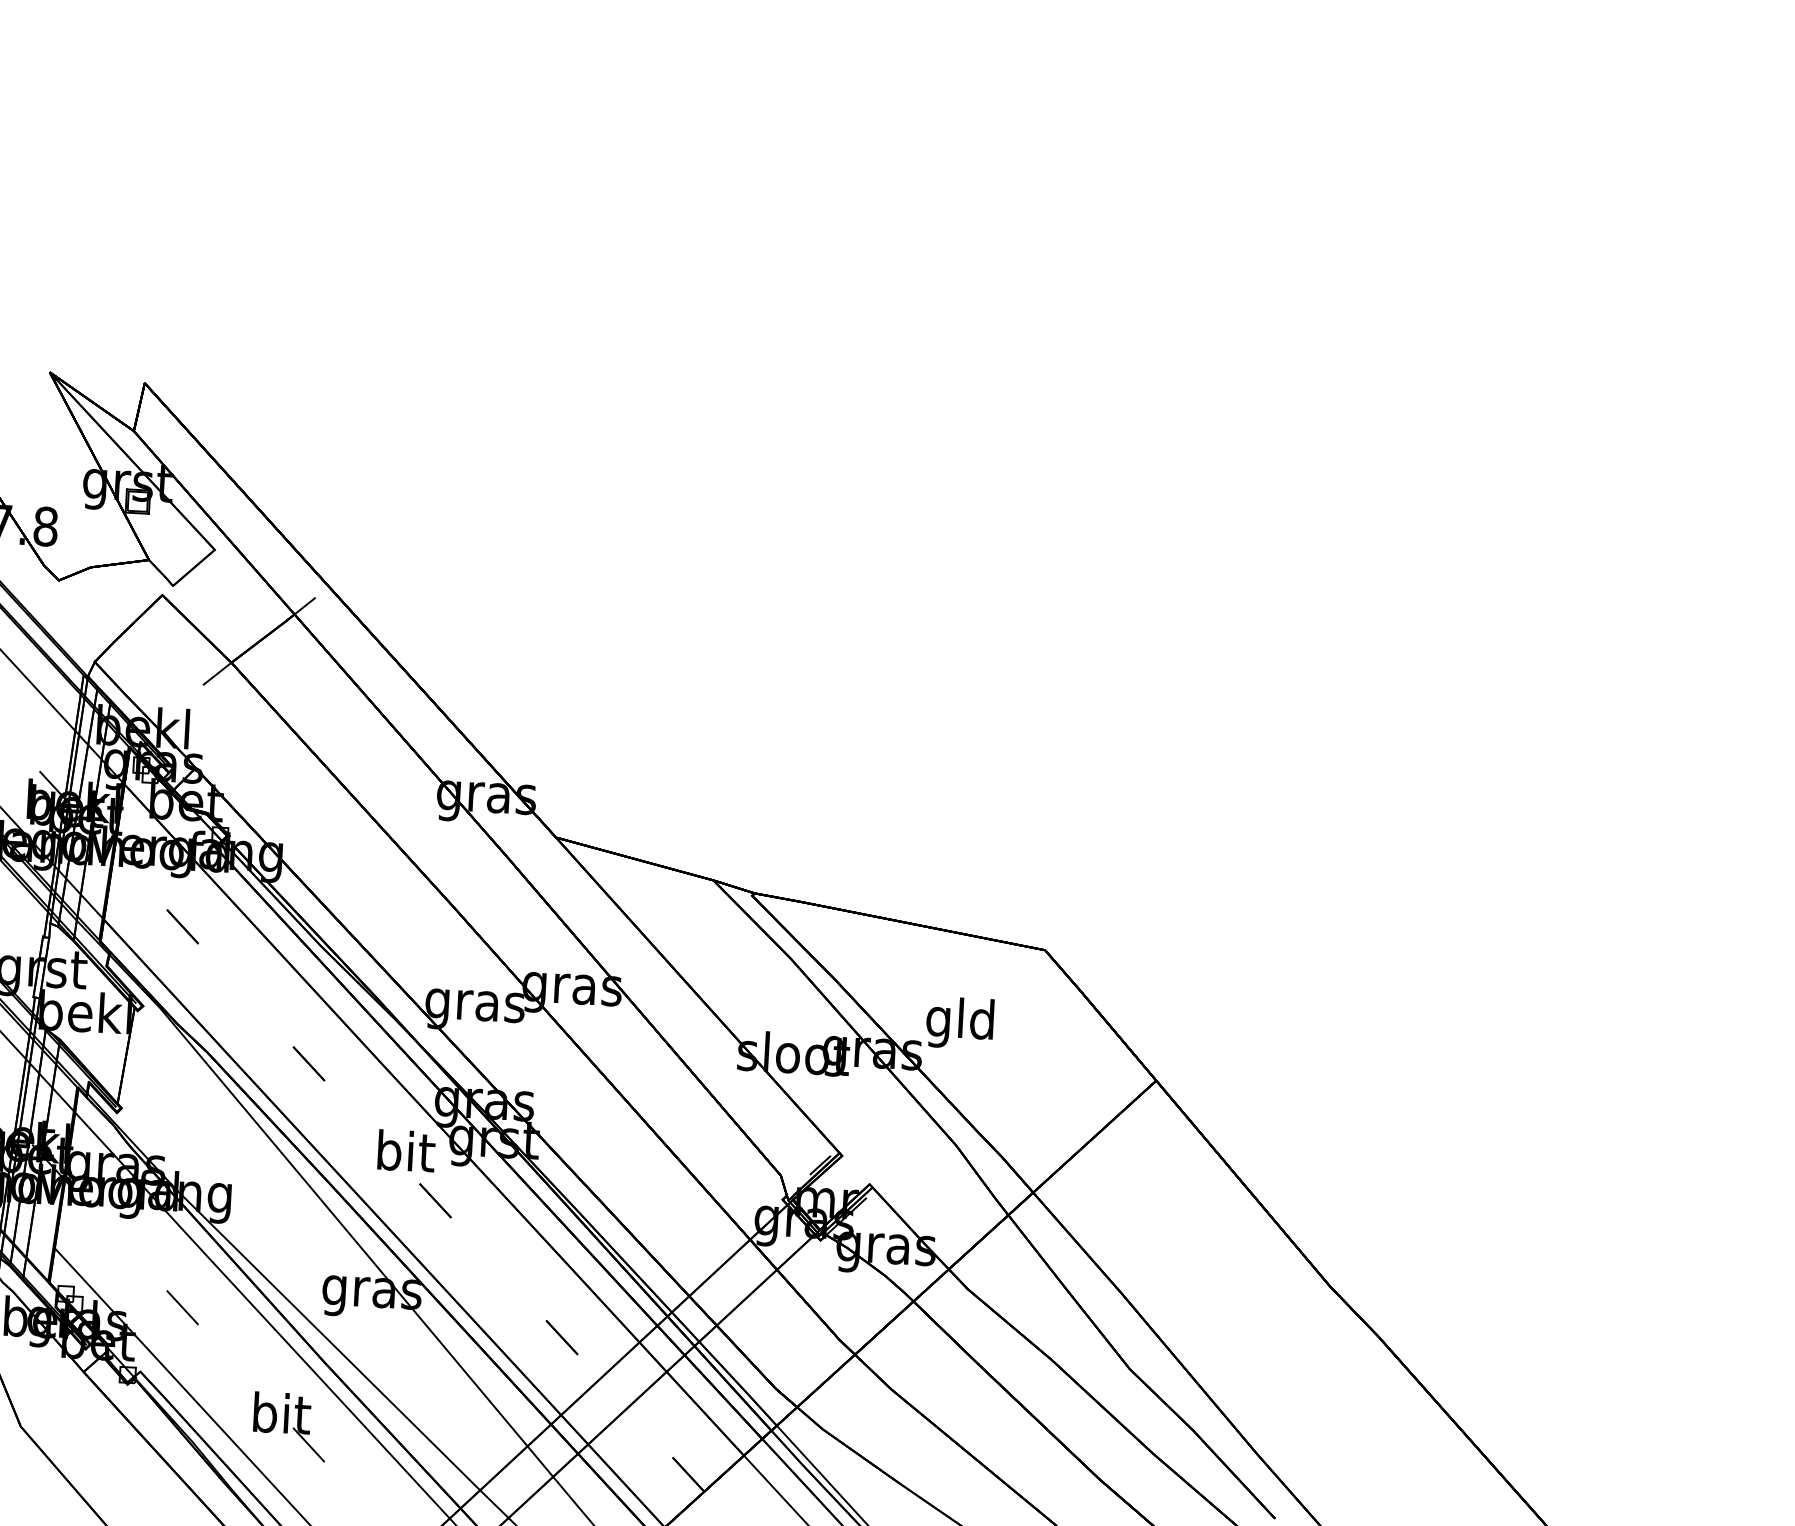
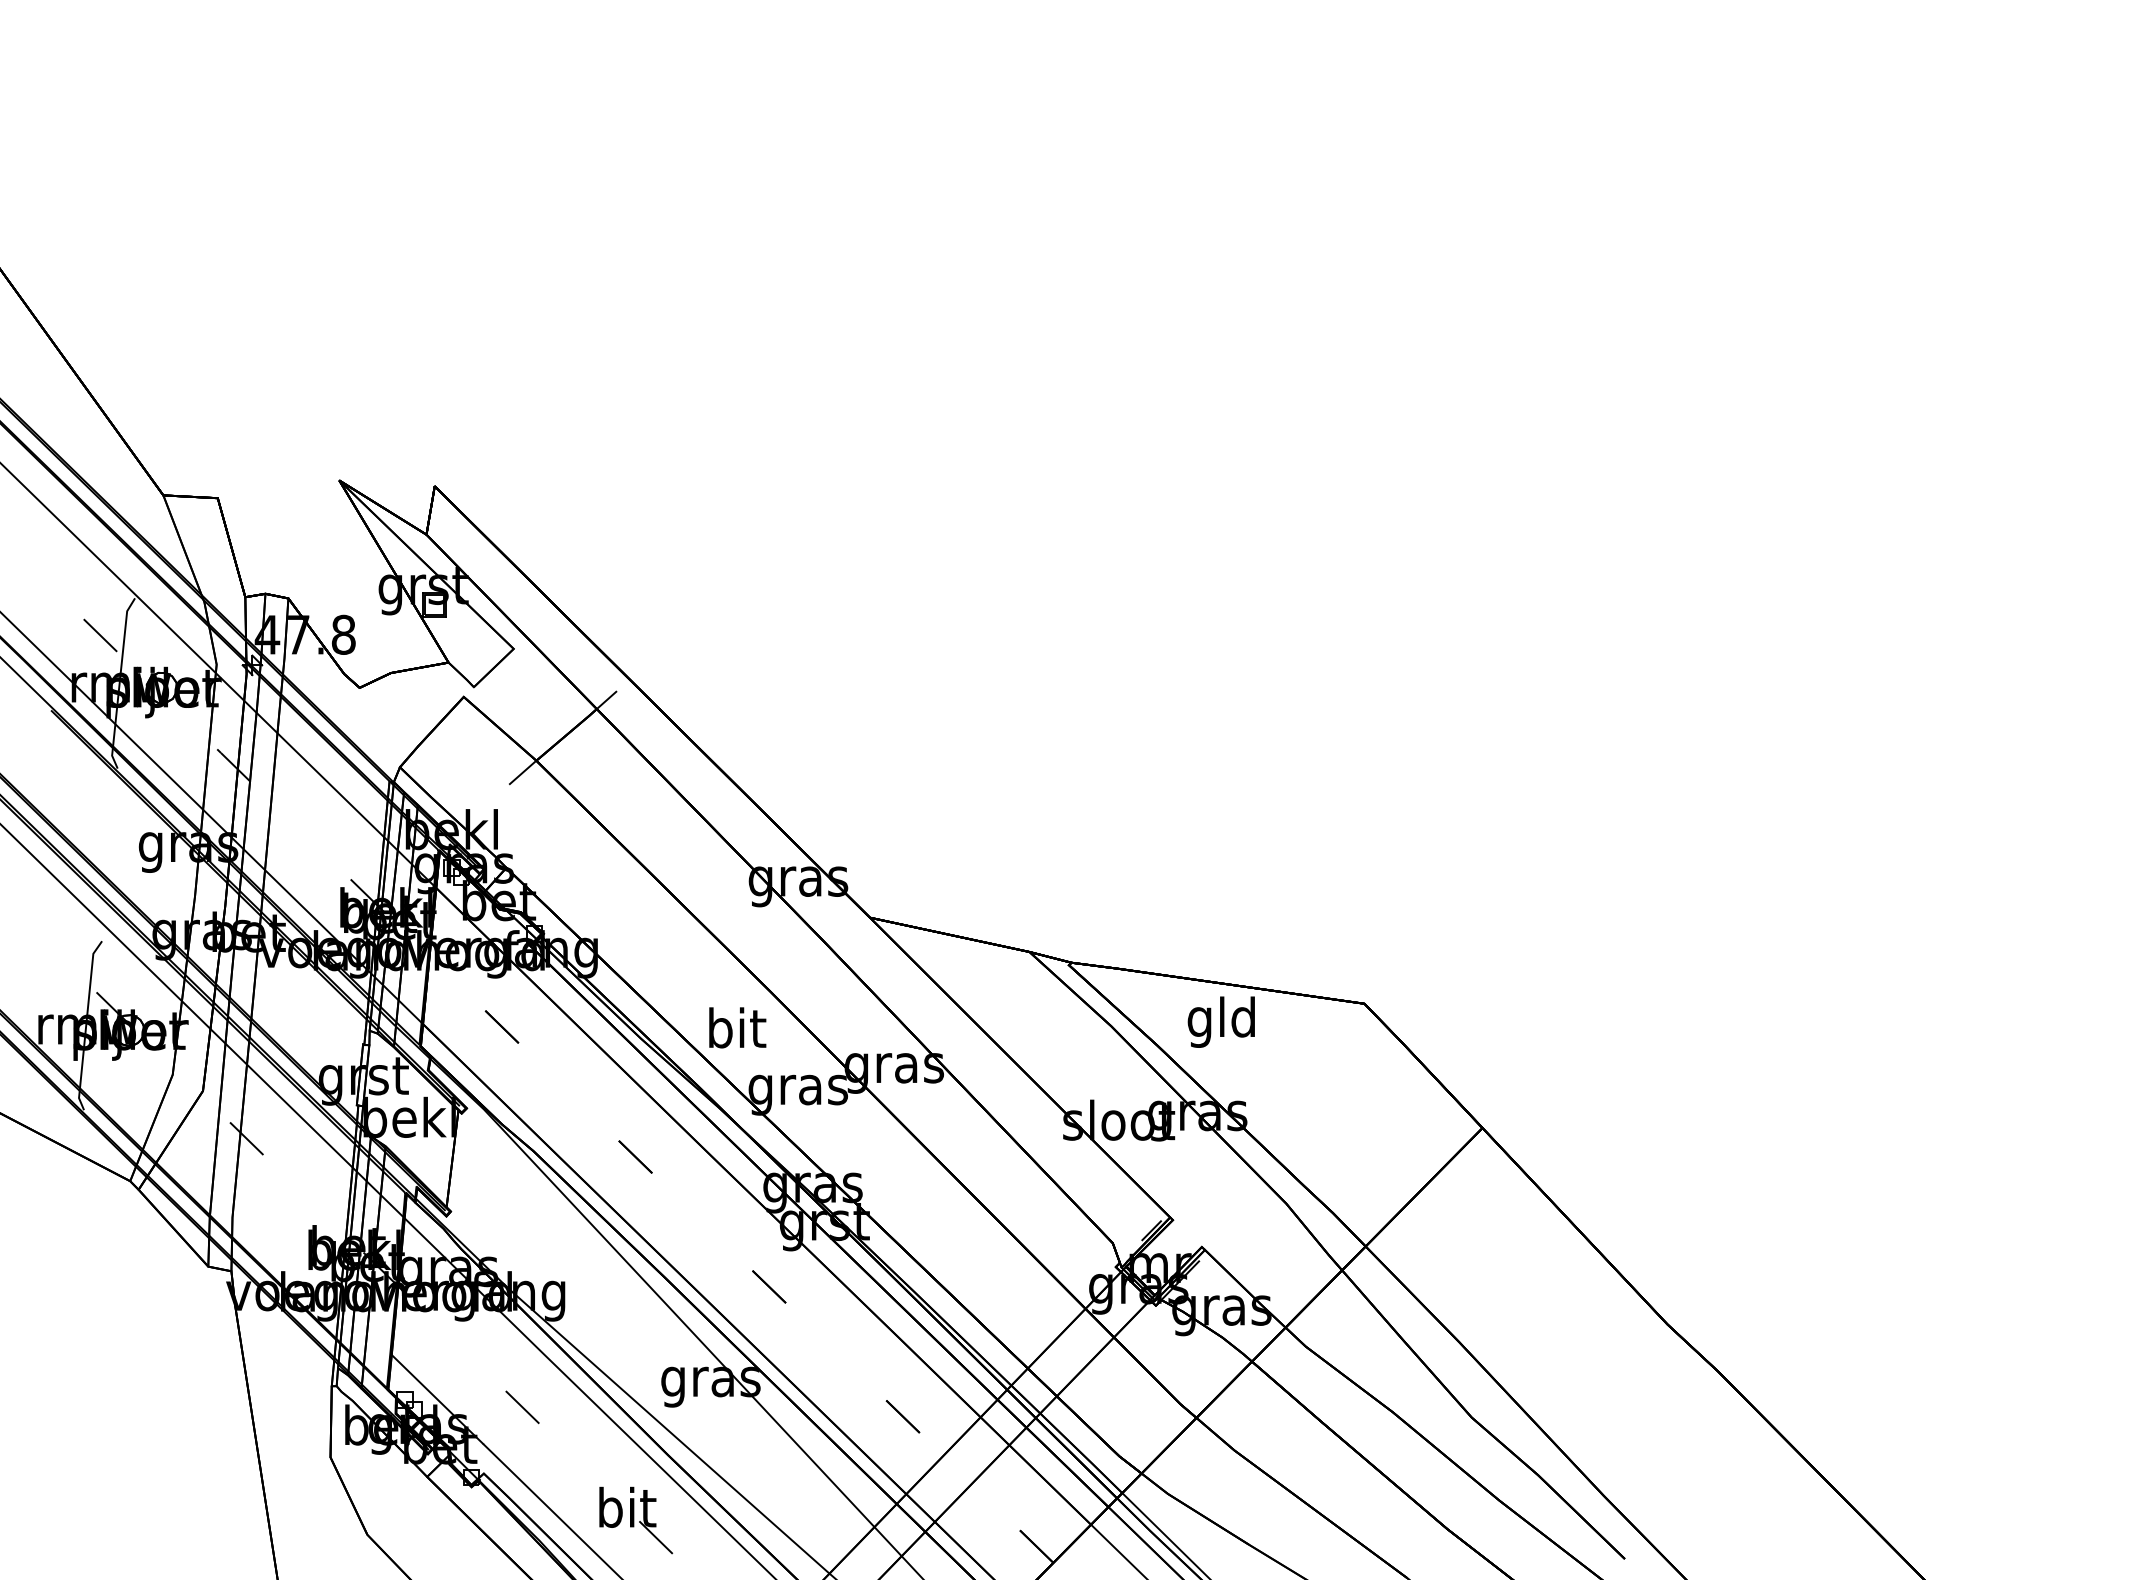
text: (959, 1022) -> (1220, 1021), moved
text: (406, 1150) -> (737, 1027), moved

